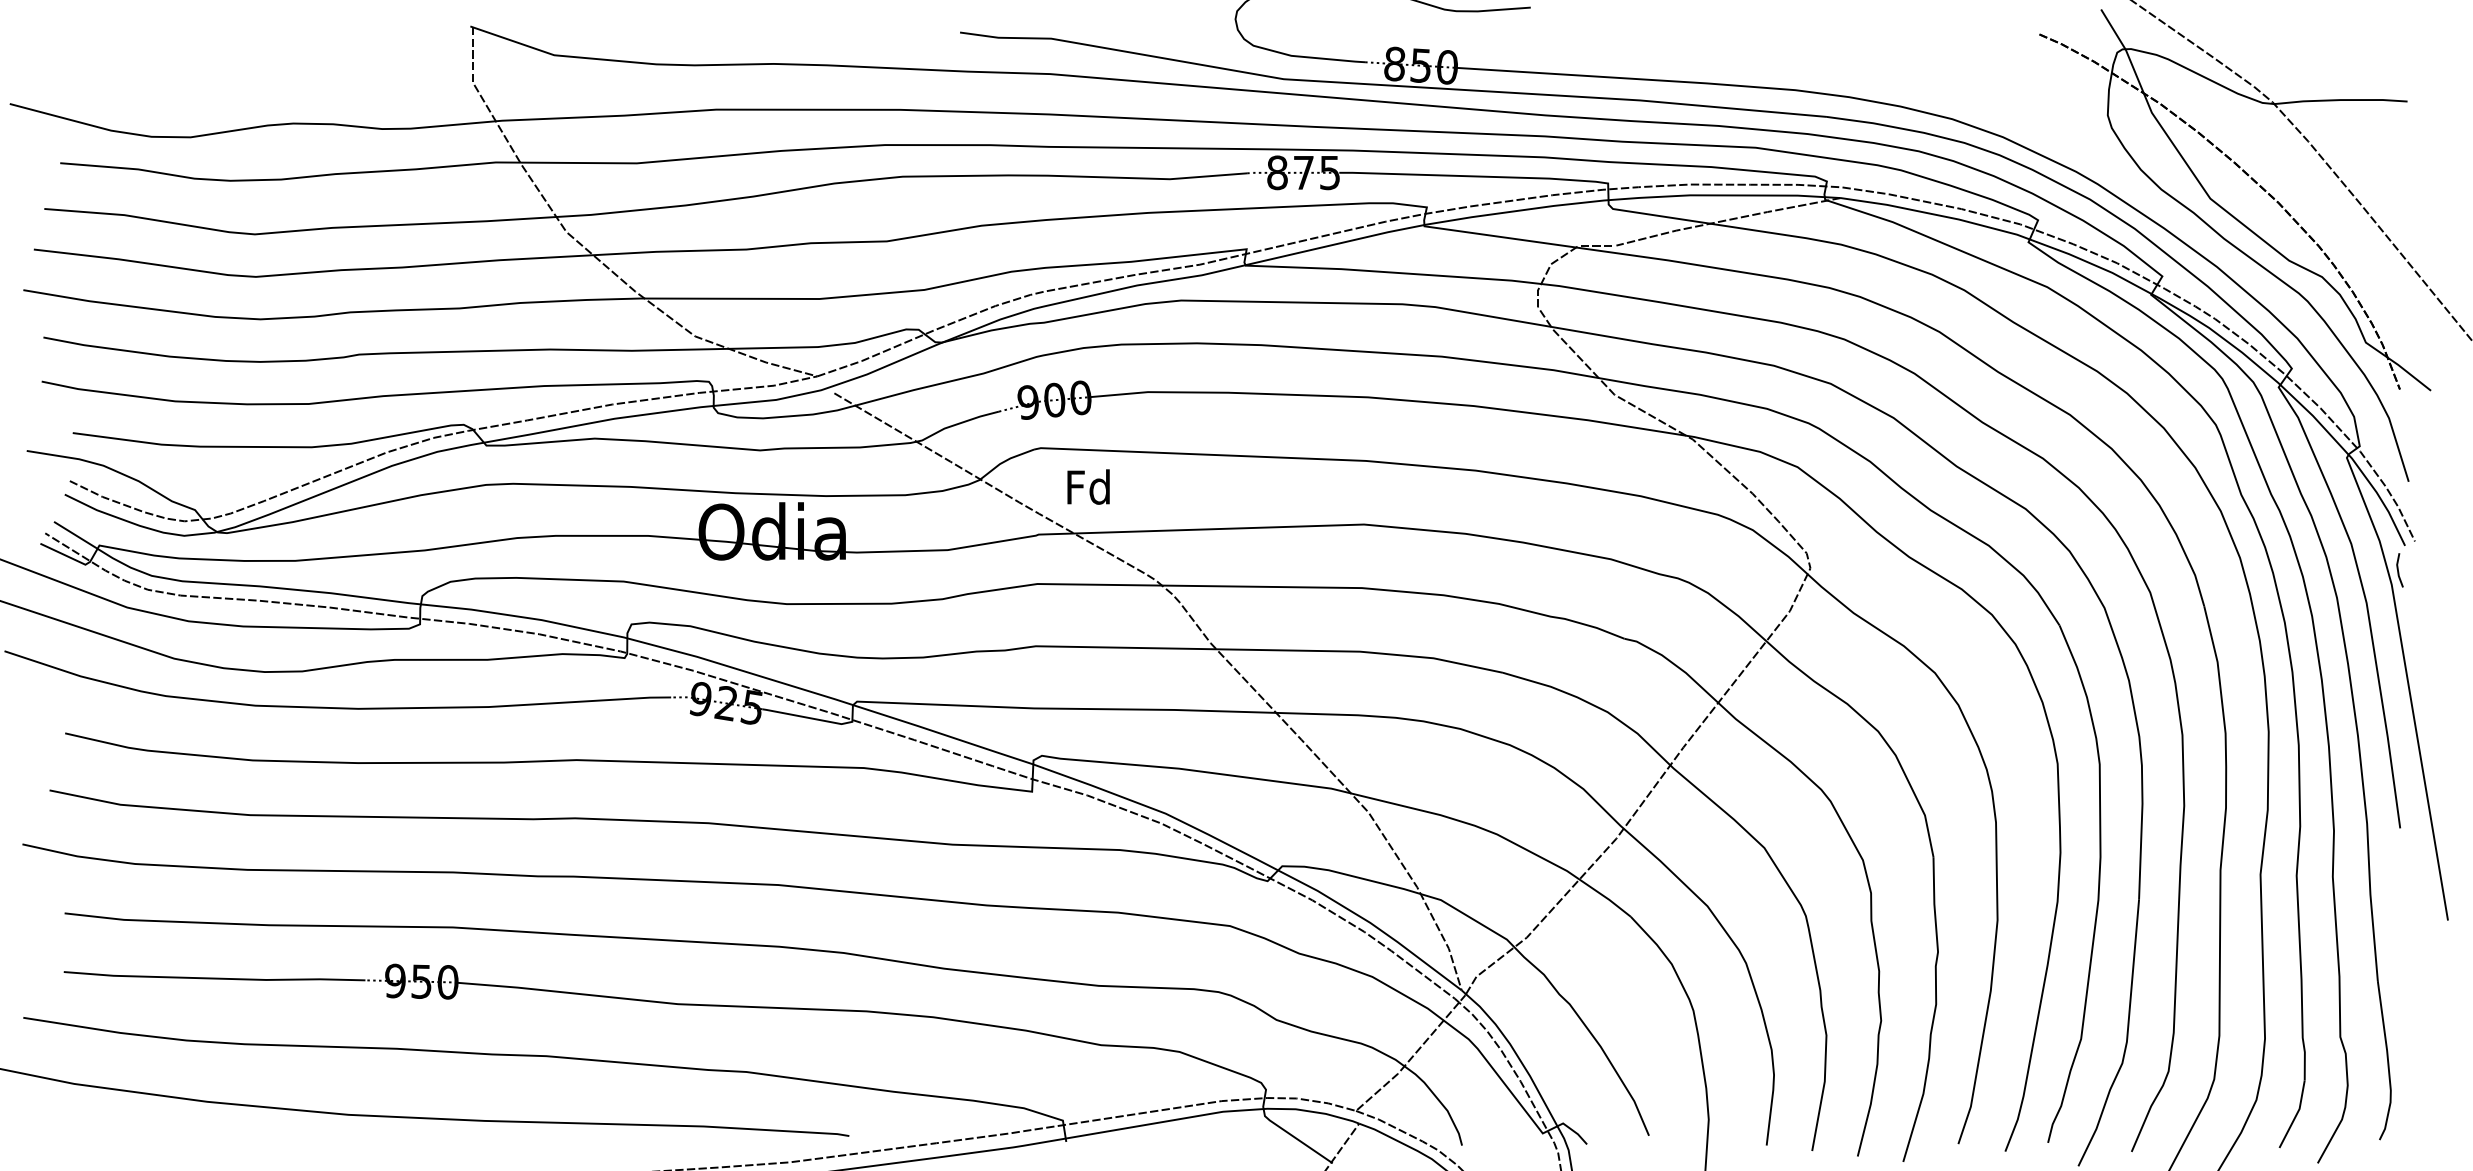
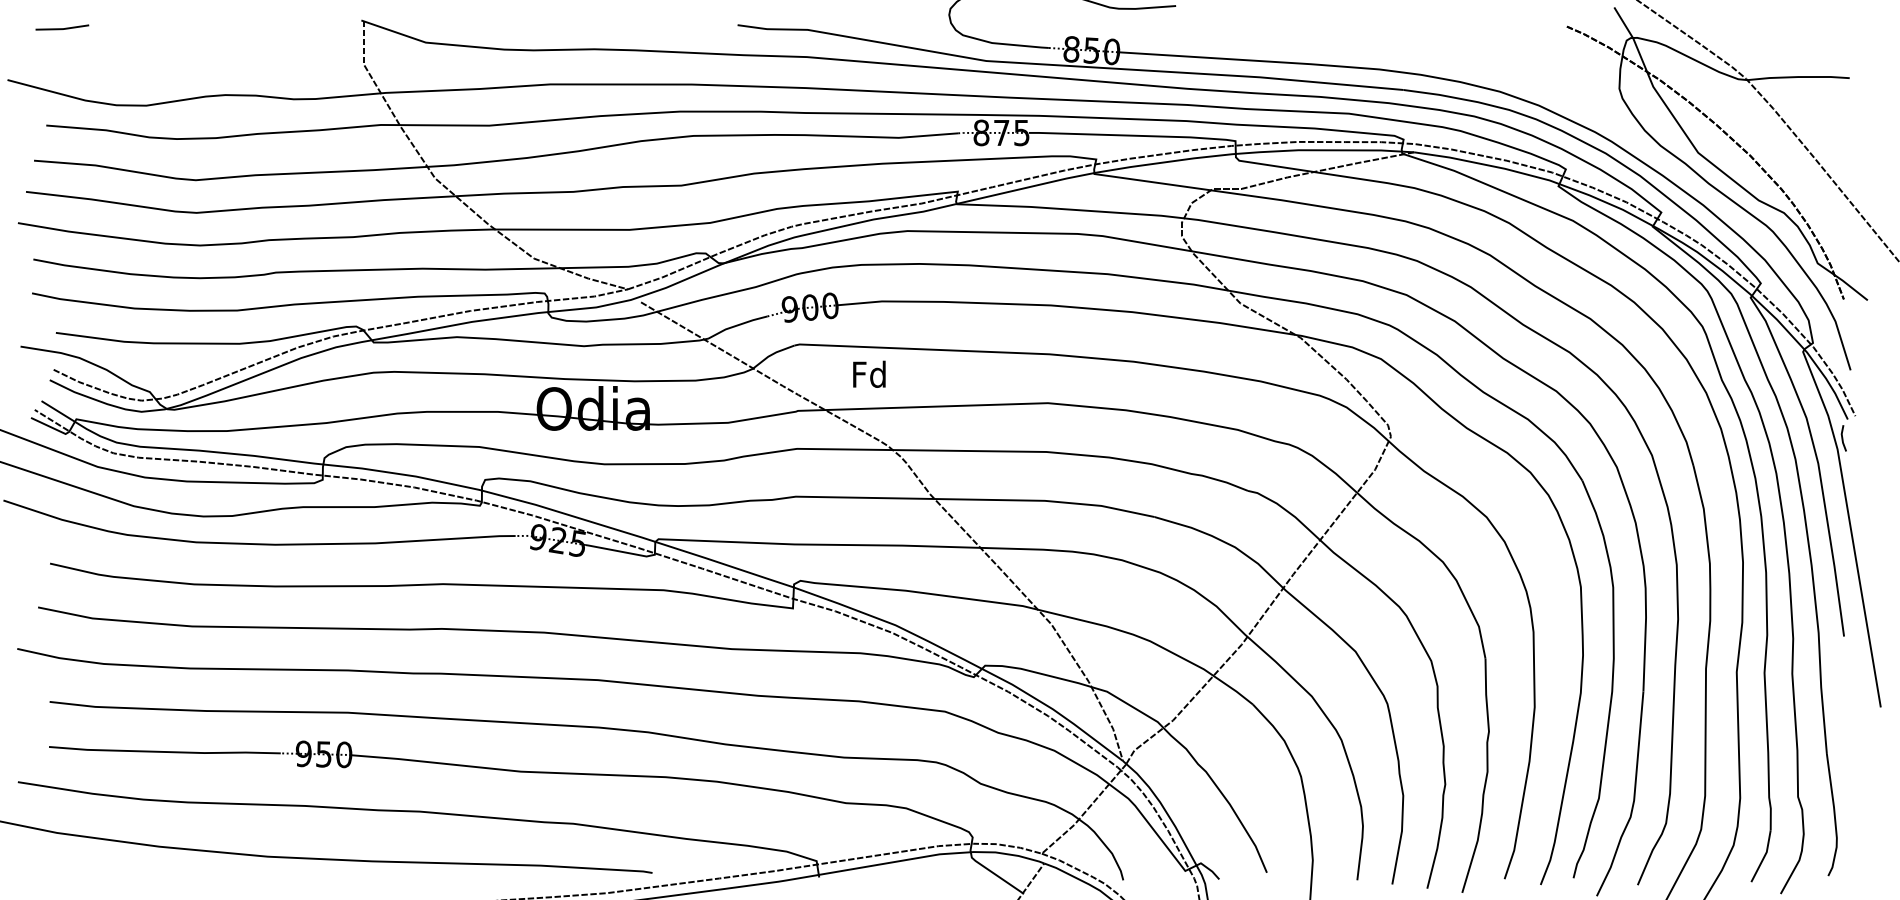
line: (81, 36) -> (62, 28), added
text: (1088, 486) -> (869, 373), moved

